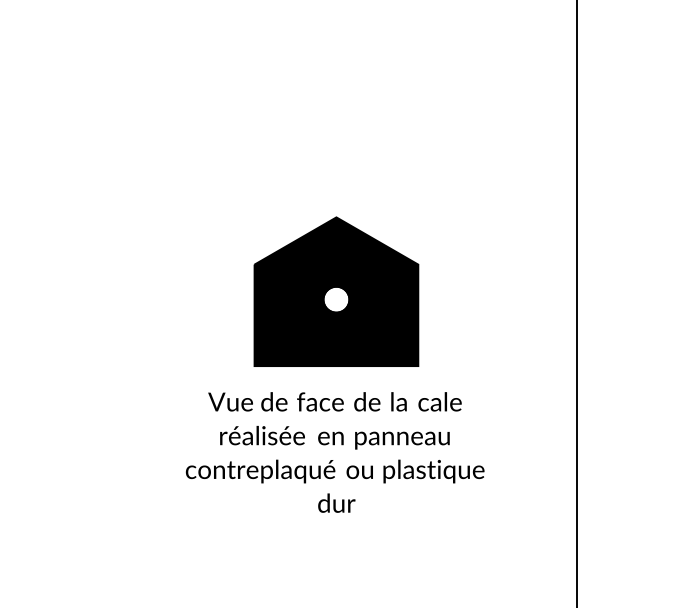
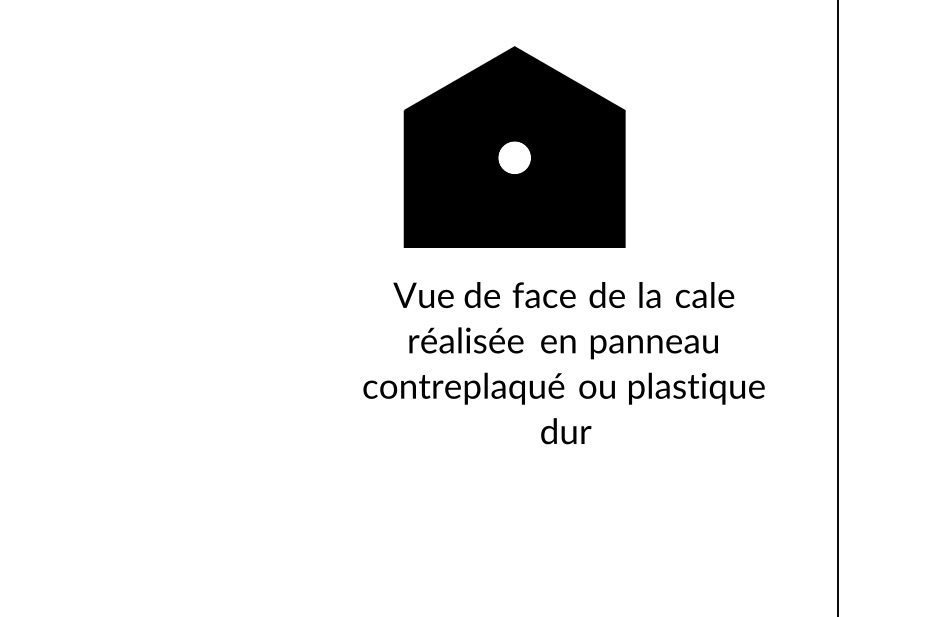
text: (334, 452) -> (563, 363), moved

